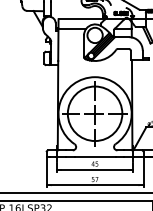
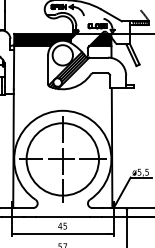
fill: (81, 23) -> (44, 39), added
fill: (123, 23) -> (100, 39), added

